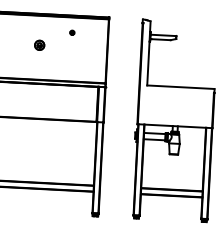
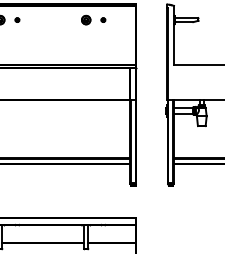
part: (40, 44) -> (86, 19), moved

